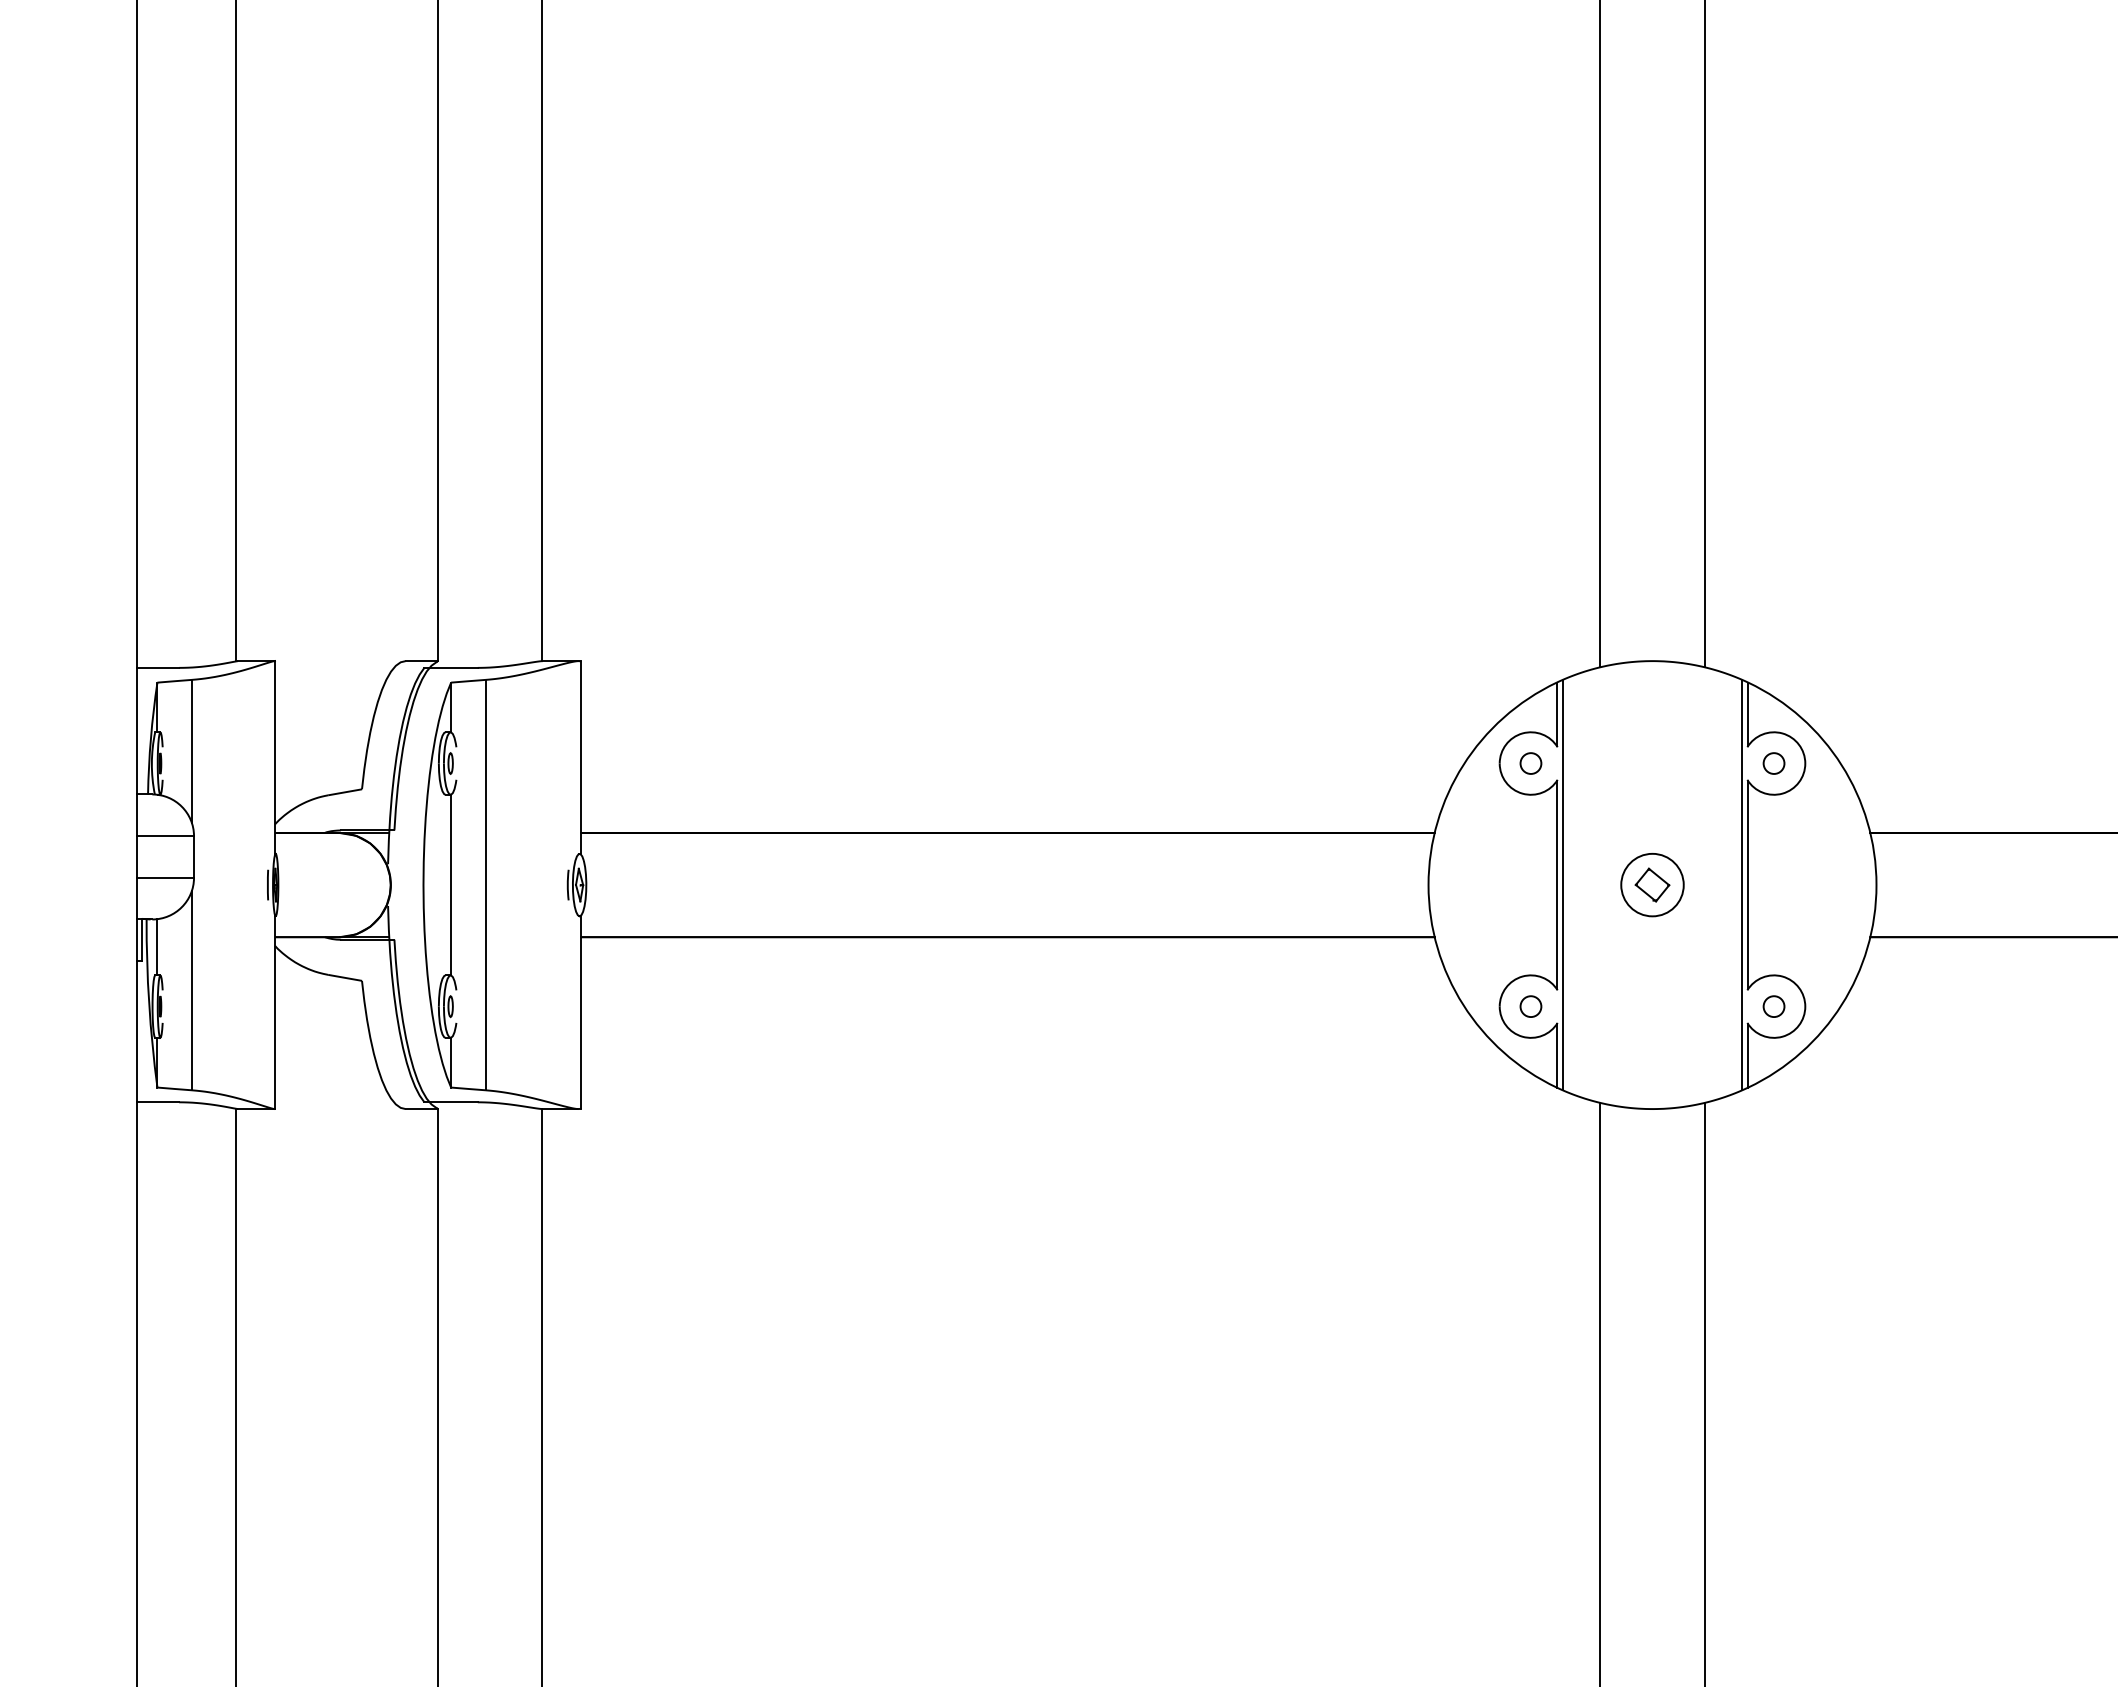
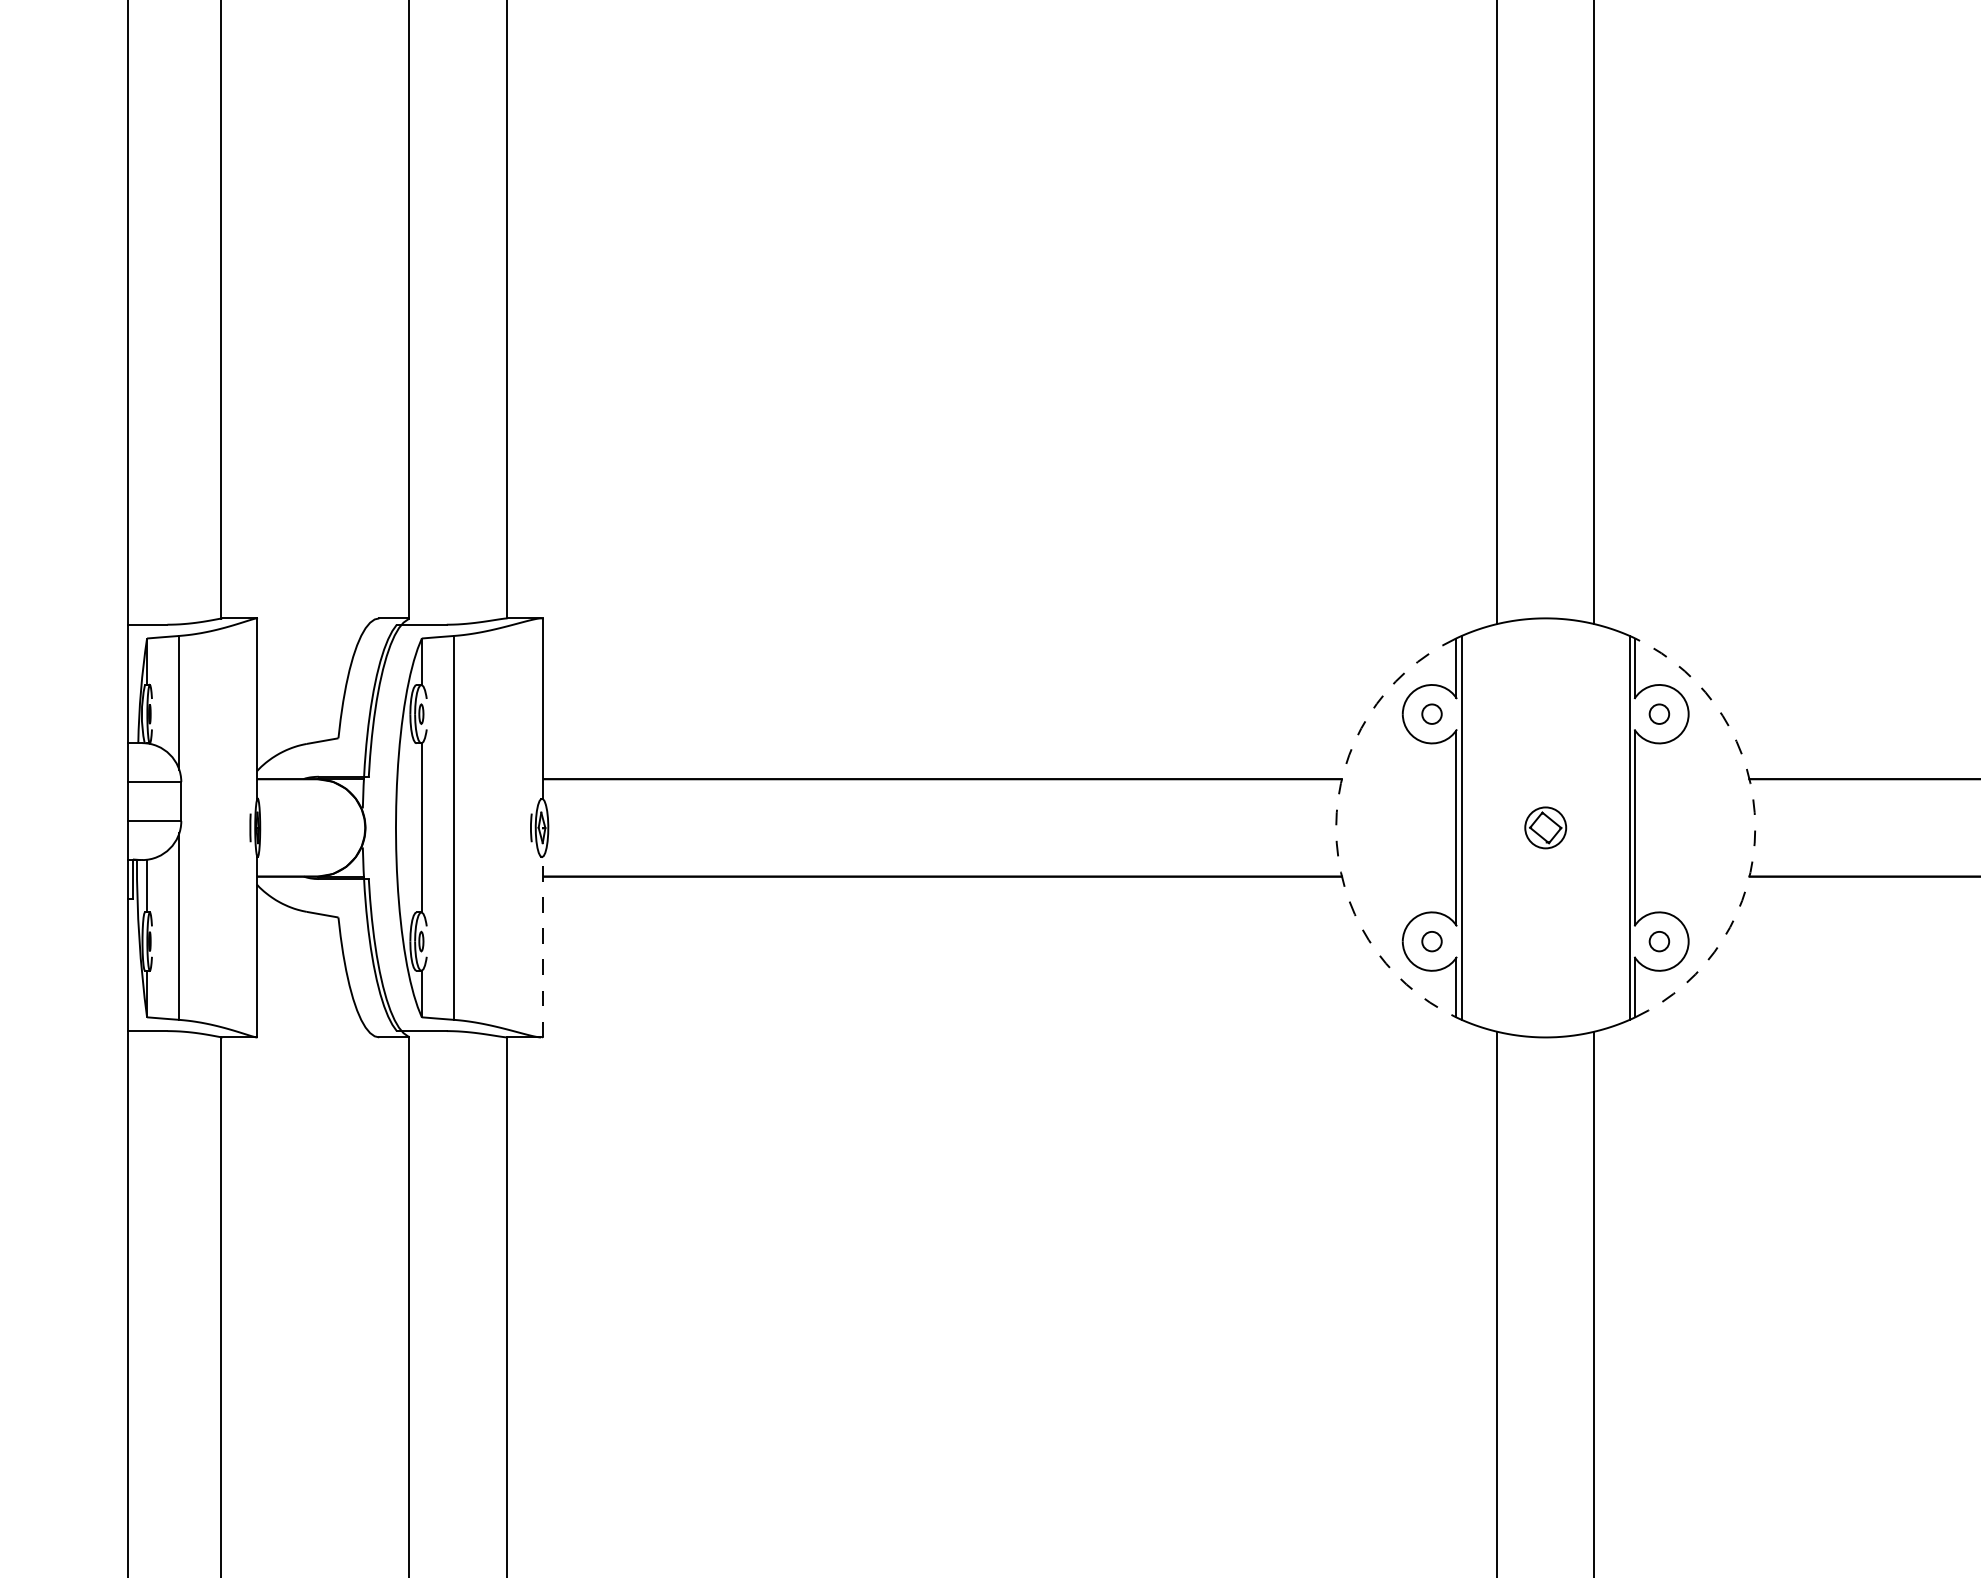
circle: (1652, 884) -> (1545, 827), size x0.7
arc: (1428, 885) -> (1336, 828), solid -> dashed
arc: (1876, 885) -> (1755, 828), solid -> dashed
line: (580, 1012) -> (542, 947), solid -> dashed

